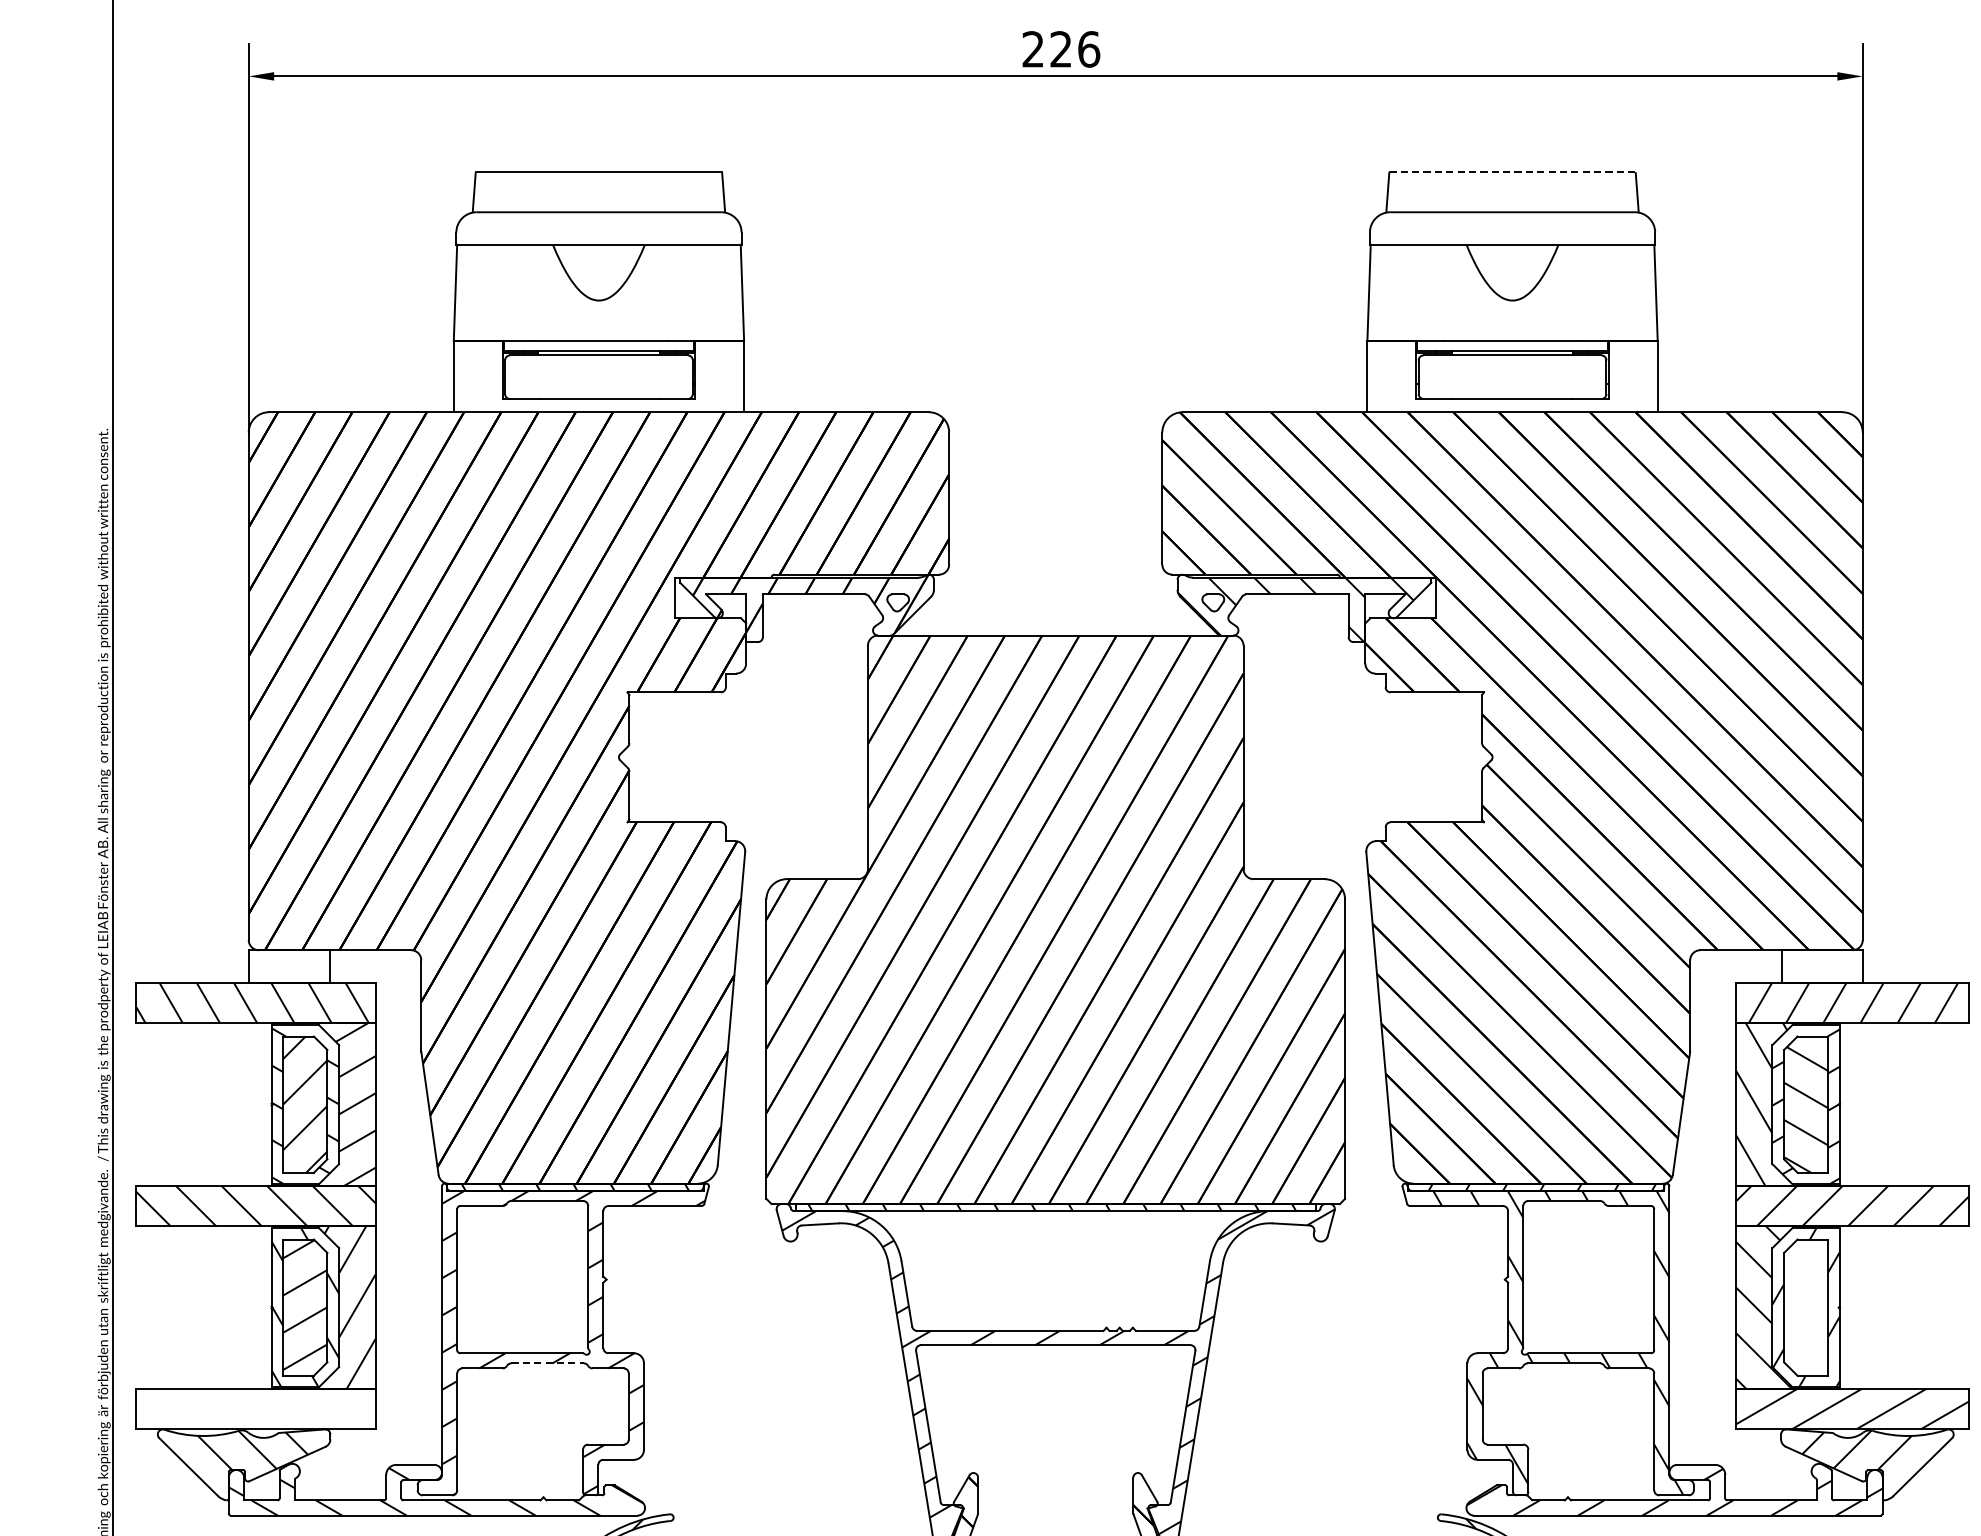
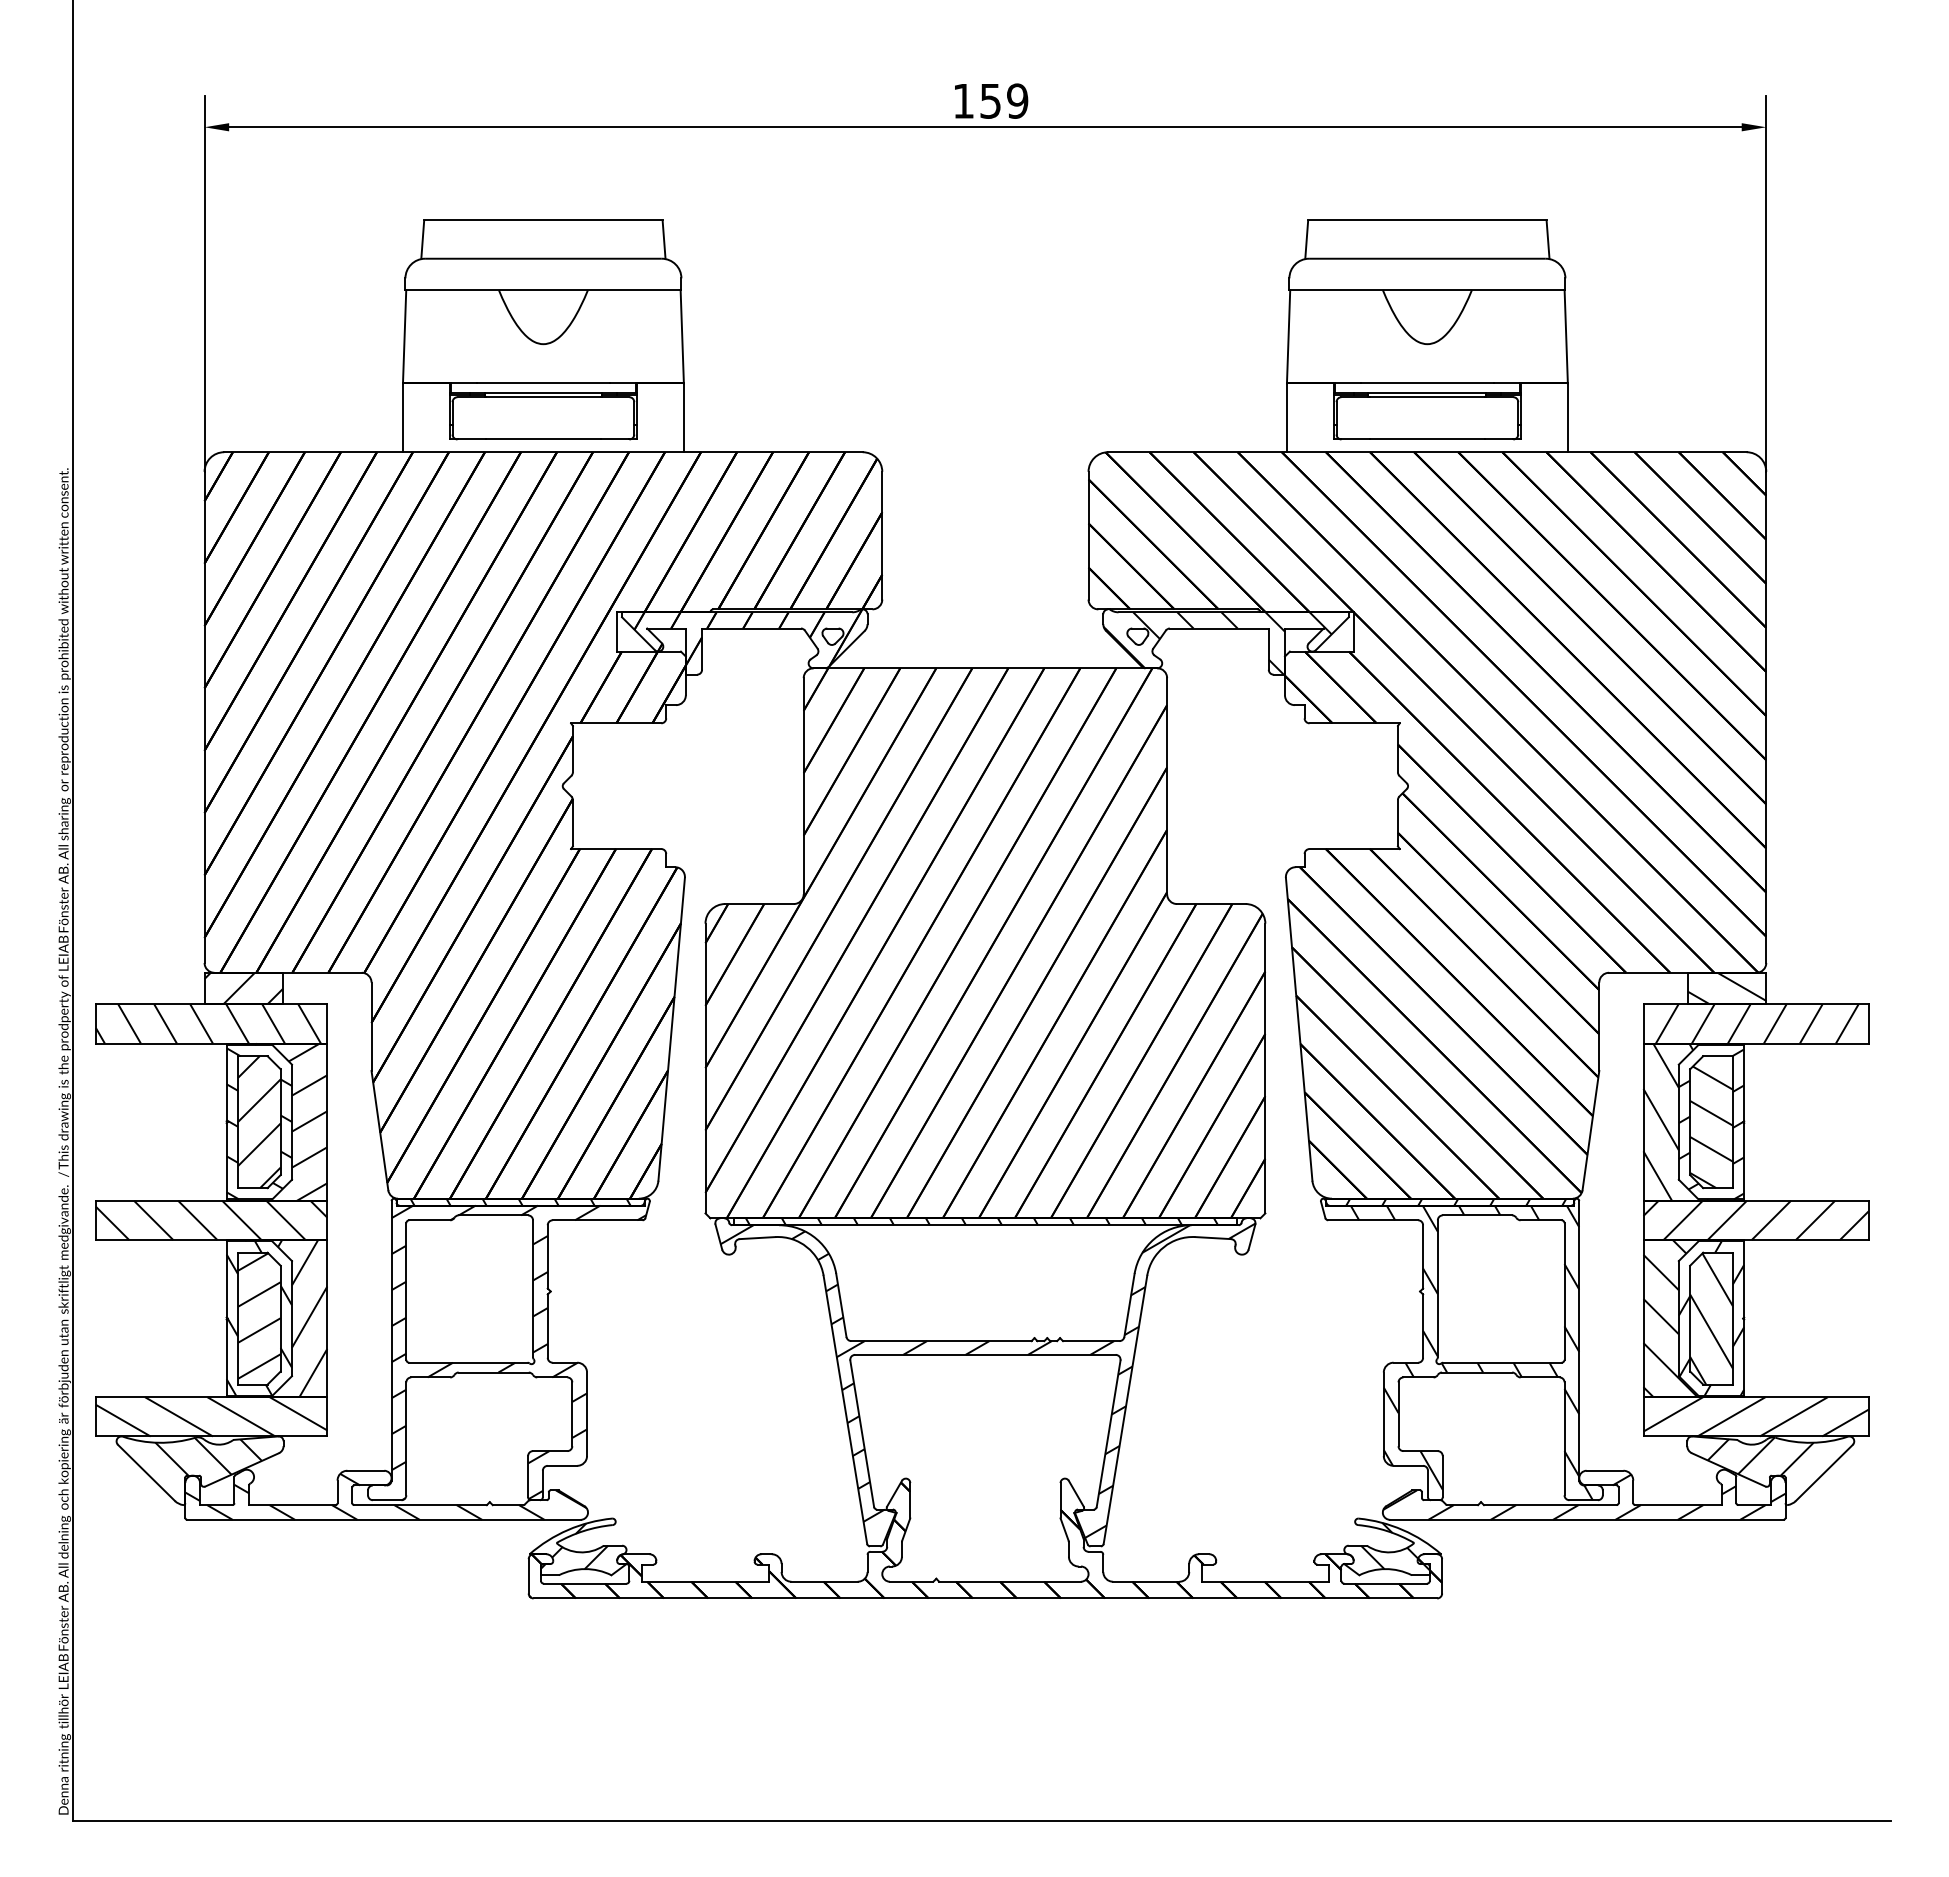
text: (1060, 48) -> (990, 100), 226 -> 159
line: (1512, 171) -> (1427, 219), dashed -> solid
hatch: (288, 966) -> (243, 988), added
hatch: (1821, 966) -> (1726, 988), added
hatch: (1806, 1307) -> (1711, 1318), added
line: (548, 1363) -> (494, 1372), dashed -> solid
hatch: (255, 1408) -> (211, 1416), added

